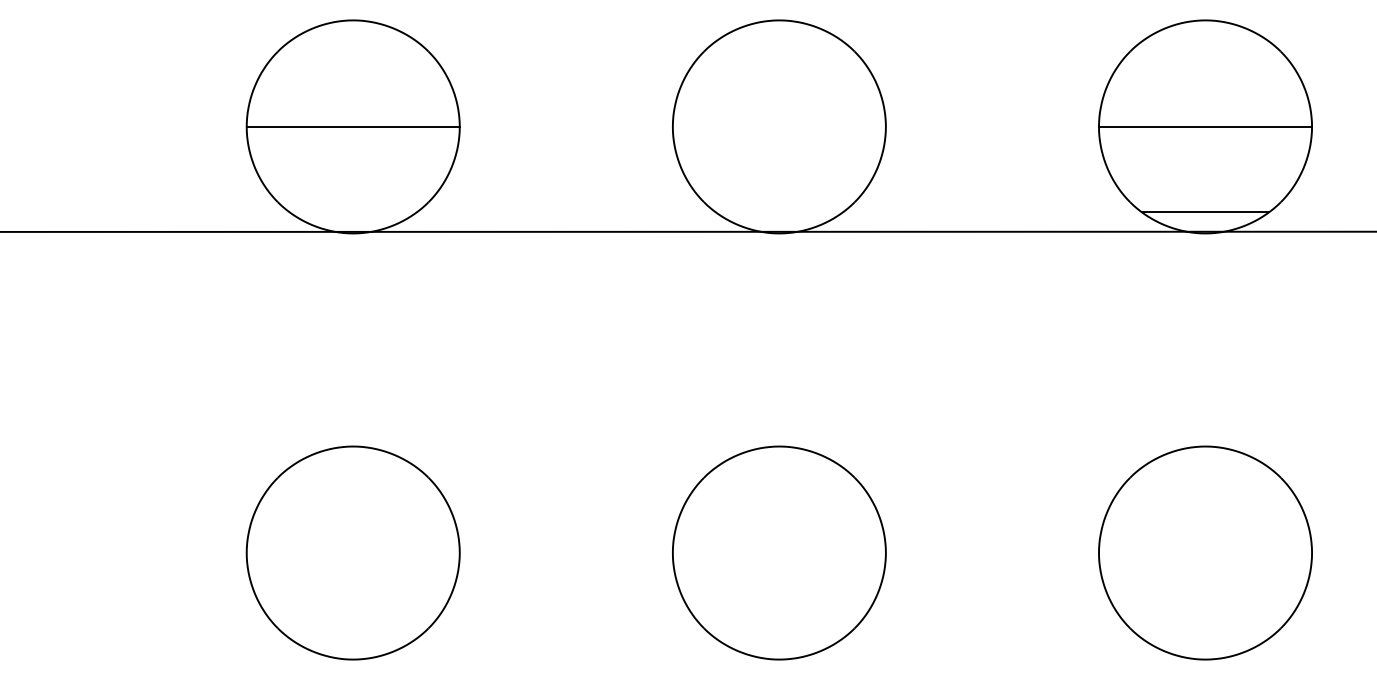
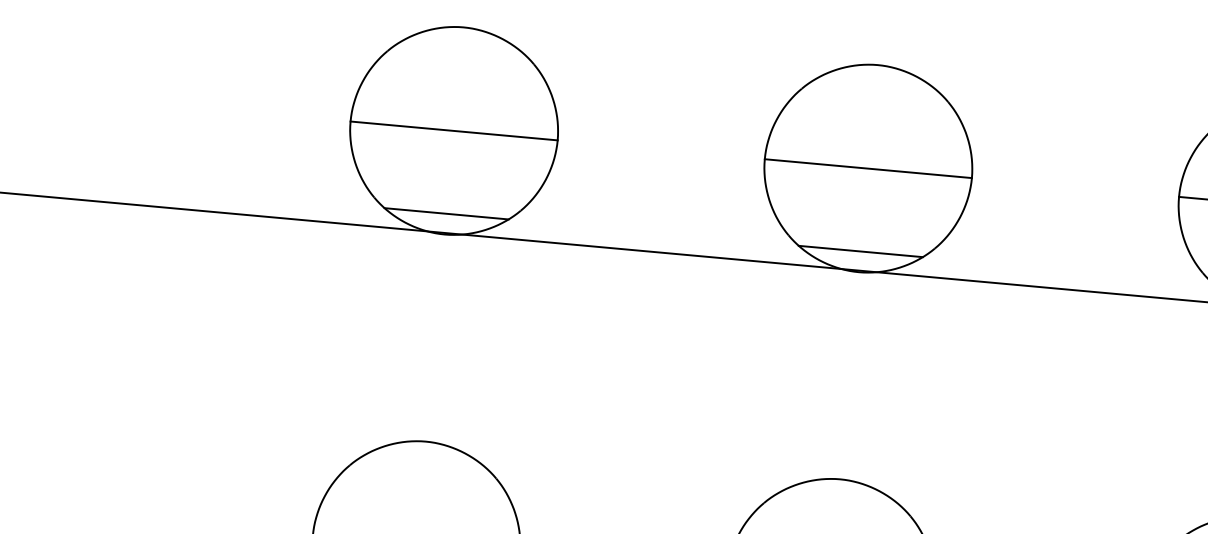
line: (778, 126) -> (867, 168), added
line: (353, 212) -> (446, 214), added
line: (779, 212) -> (860, 251), added

